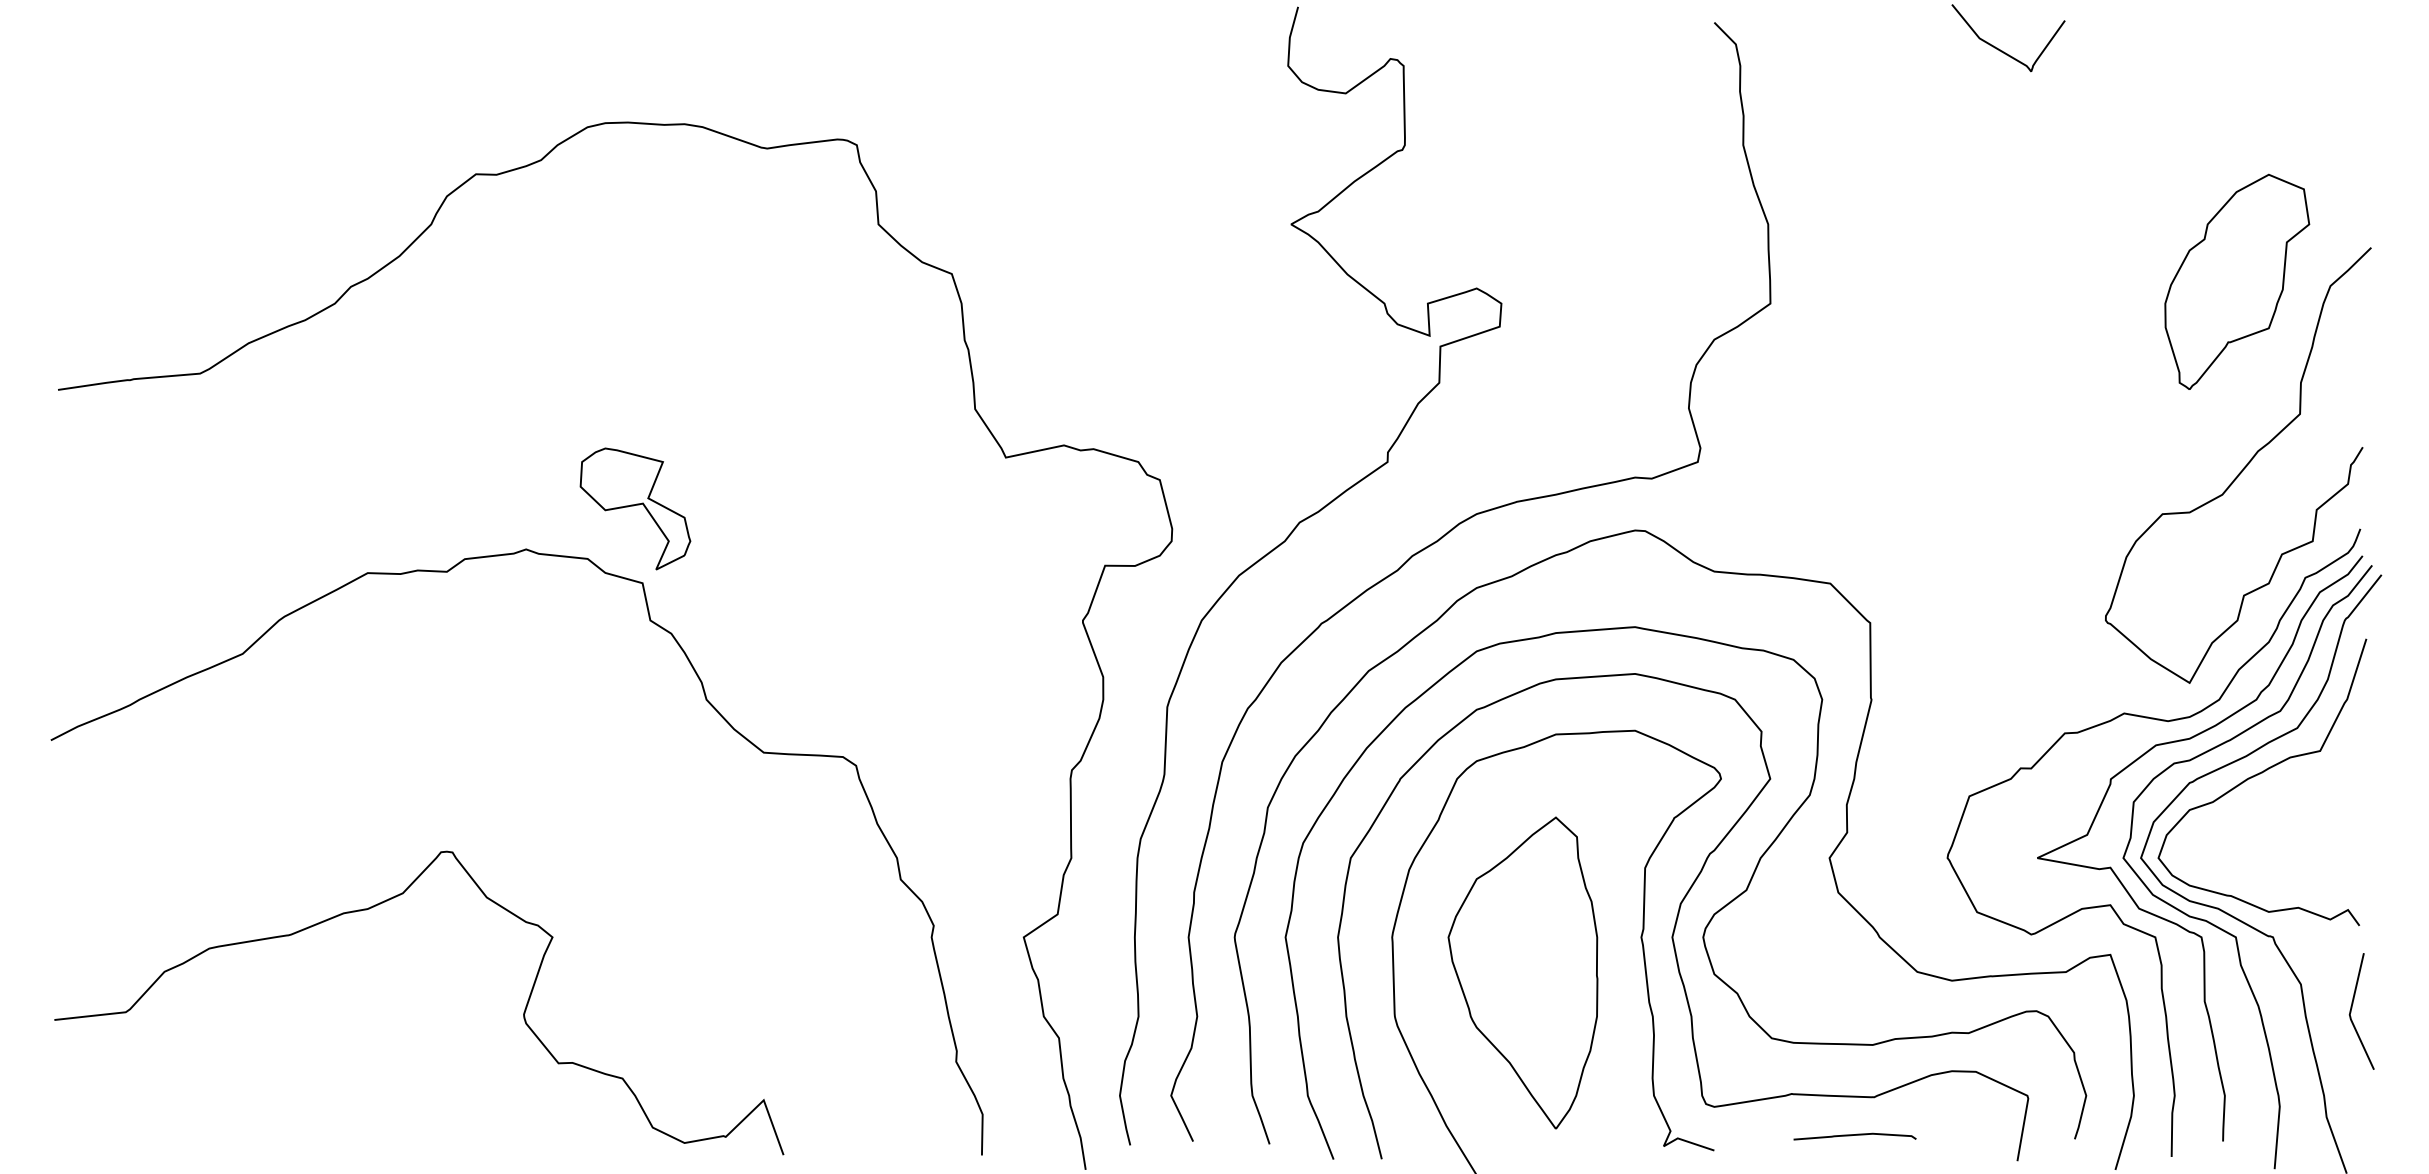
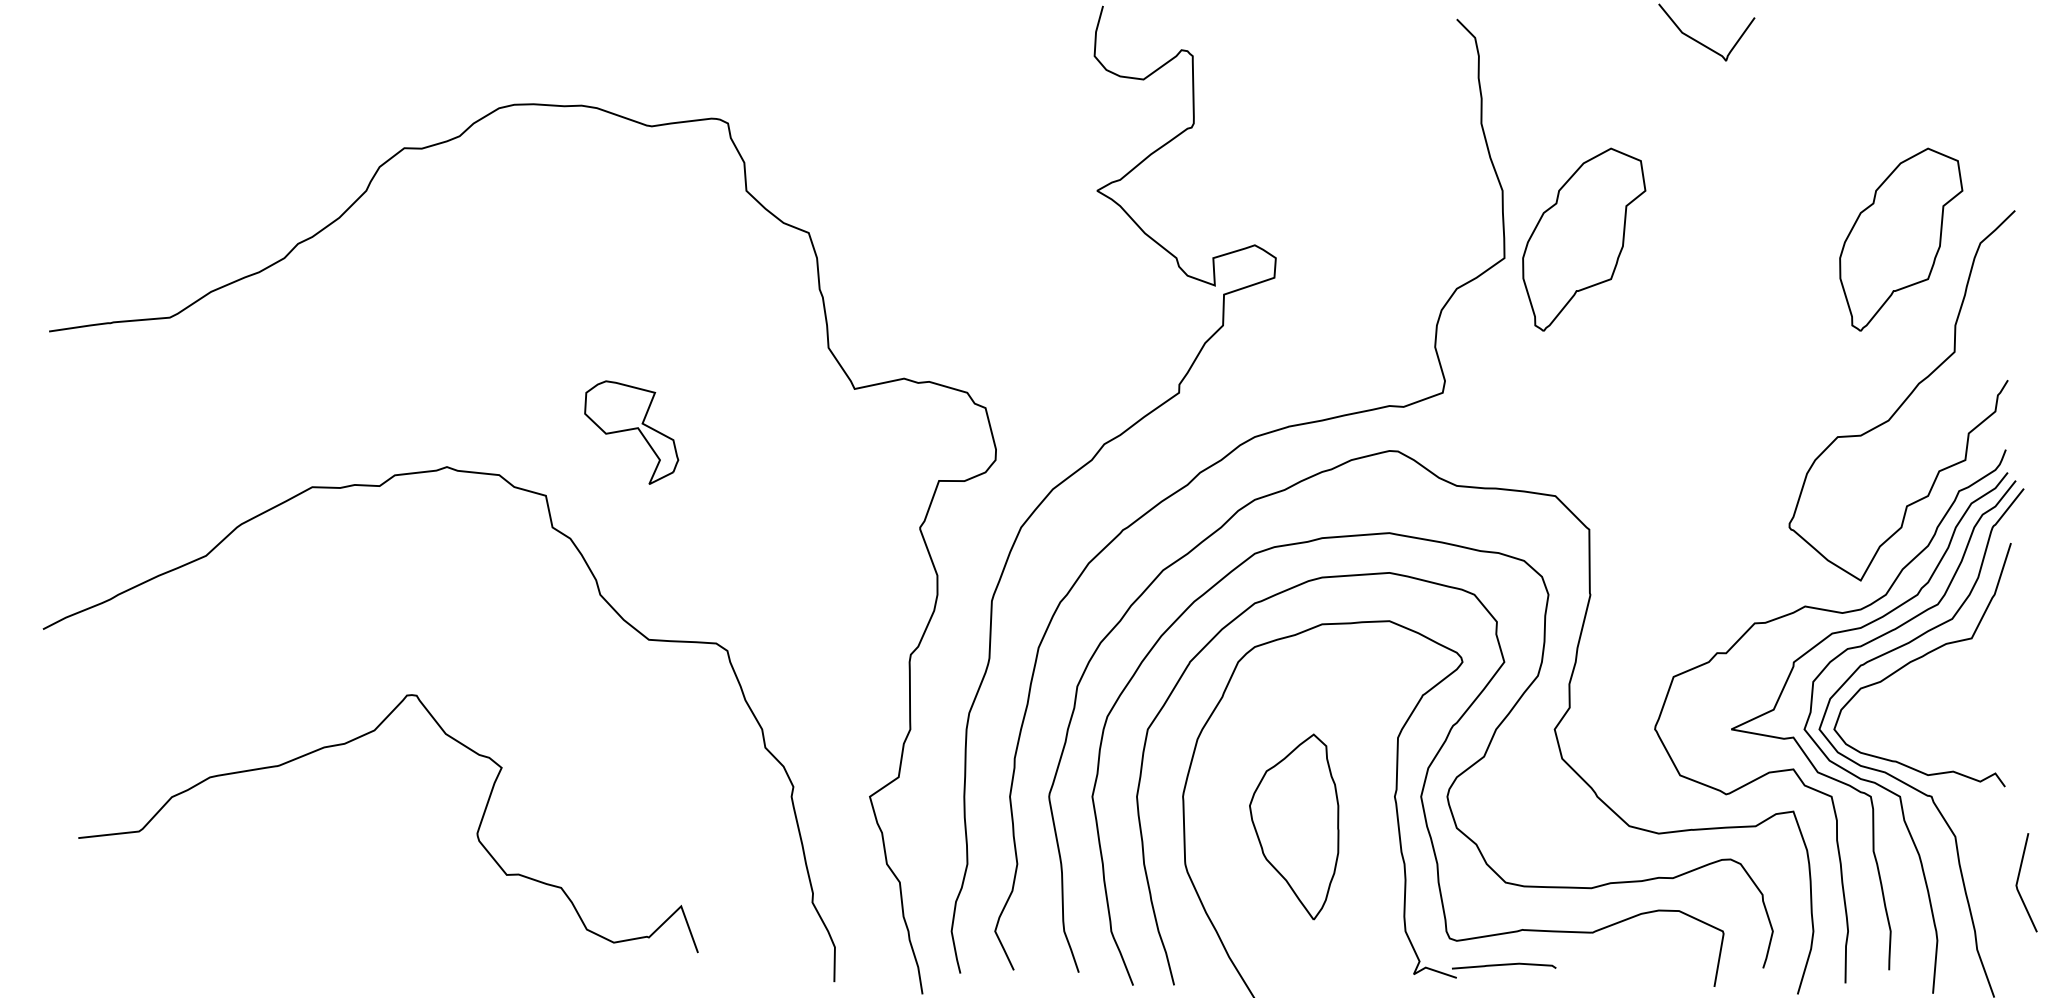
part: (1864, 281) -> (1584, 239), added
part: (635, 508) -> (631, 432), moved
part: (1522, 972) -> (1293, 826), size x0.7
line: (2352, 1008) -> (2018, 880), moved
curve: (523, 1012) -> (477, 831), moved
curve: (1854, 1135) -> (1503, 965), moved

